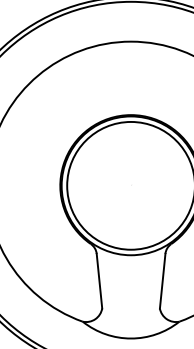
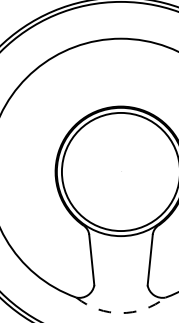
arc: (131, 338) -> (121, 313), solid -> dashed

